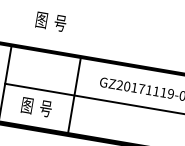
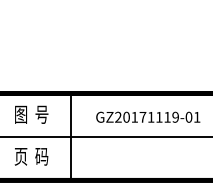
text: (51, 21) -> (31, 114), moved
text: (36, 107) -> (31, 156), 图  号 -> 页  码

